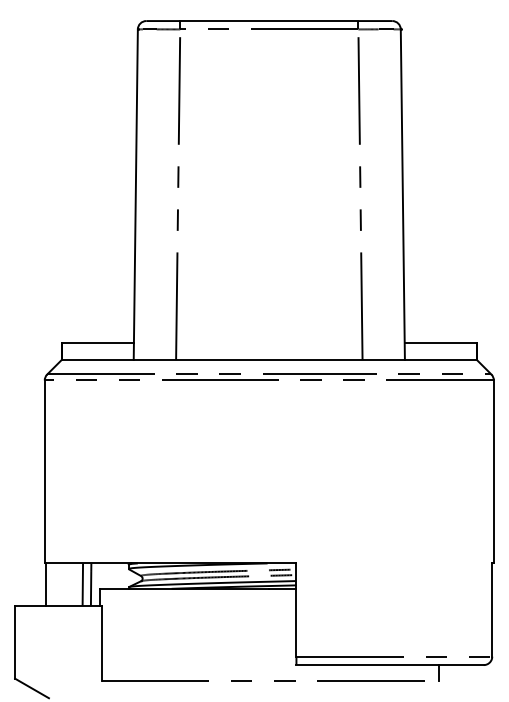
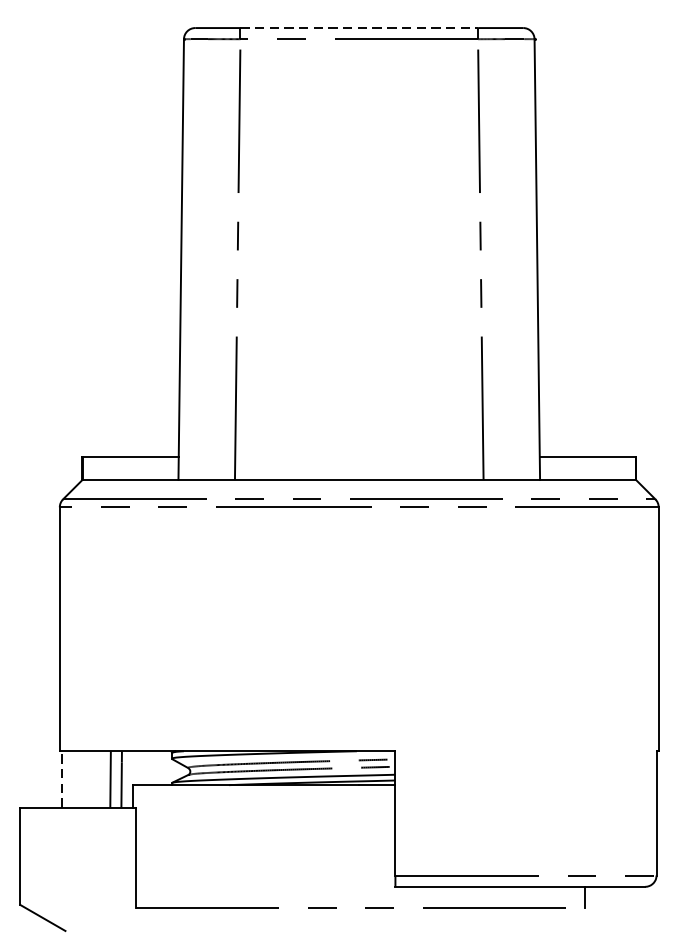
line: (269, 21) -> (359, 28), solid -> dashed
line: (46, 584) -> (62, 779), solid -> dashed

